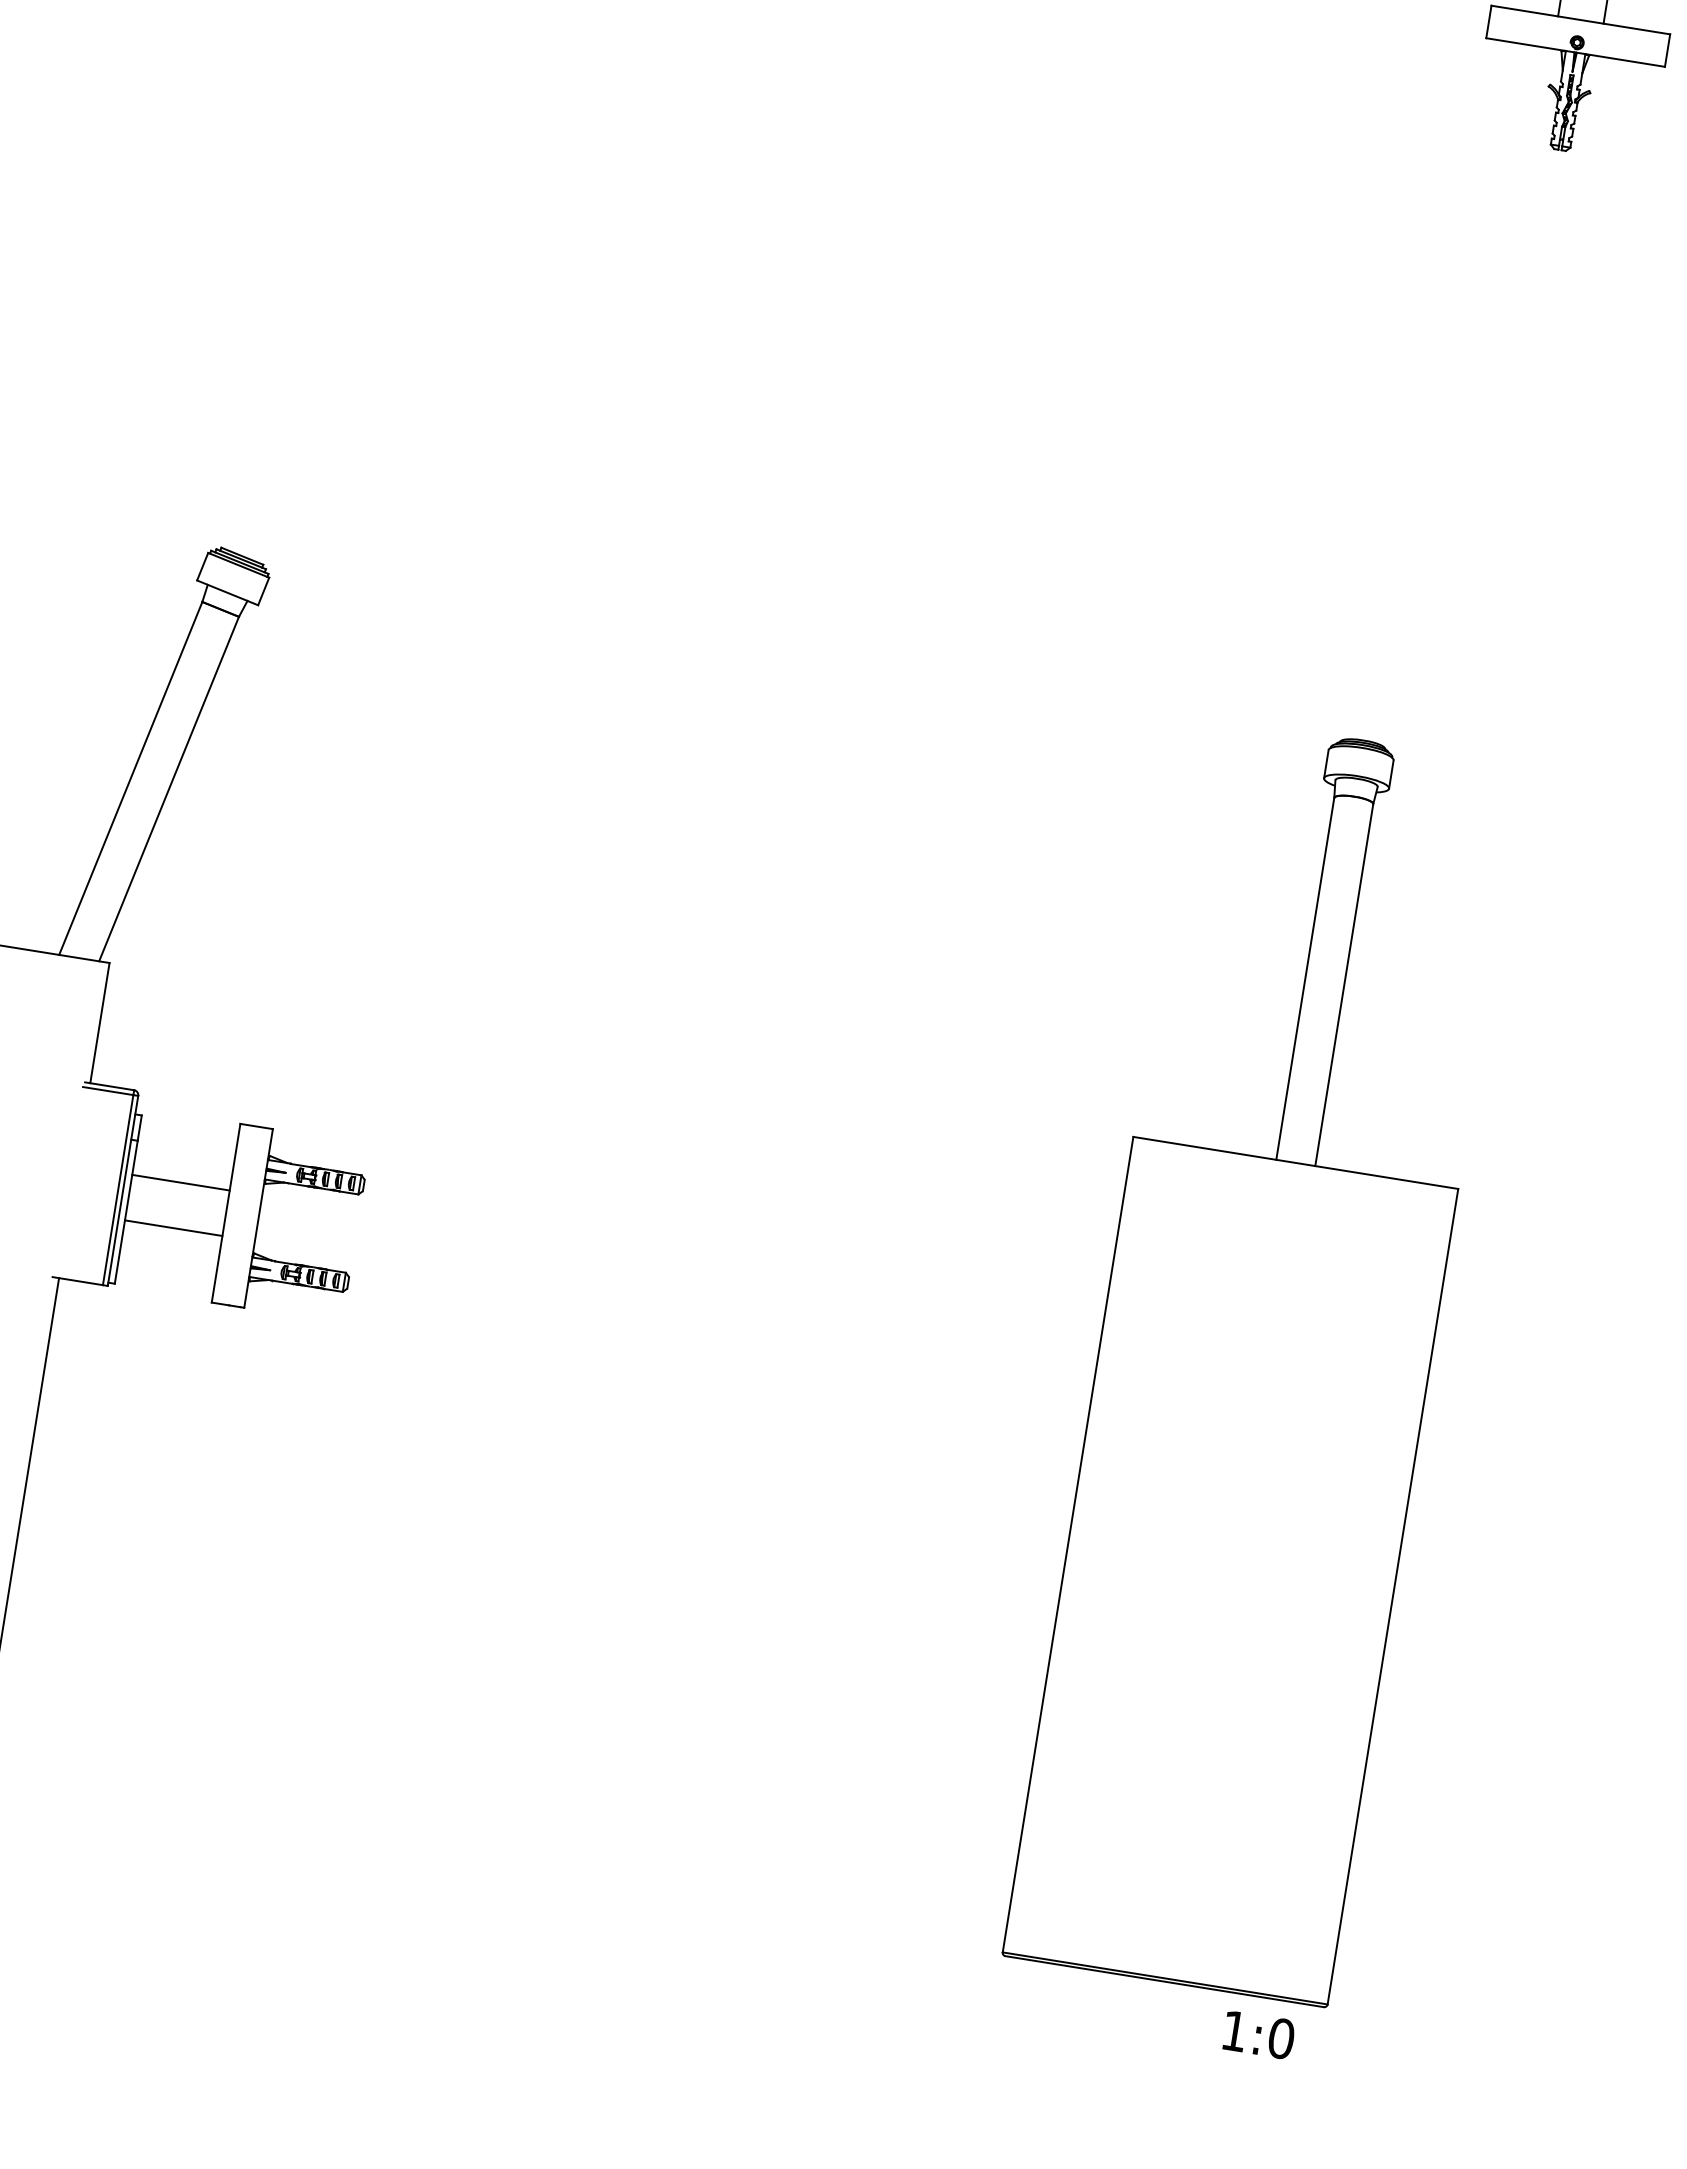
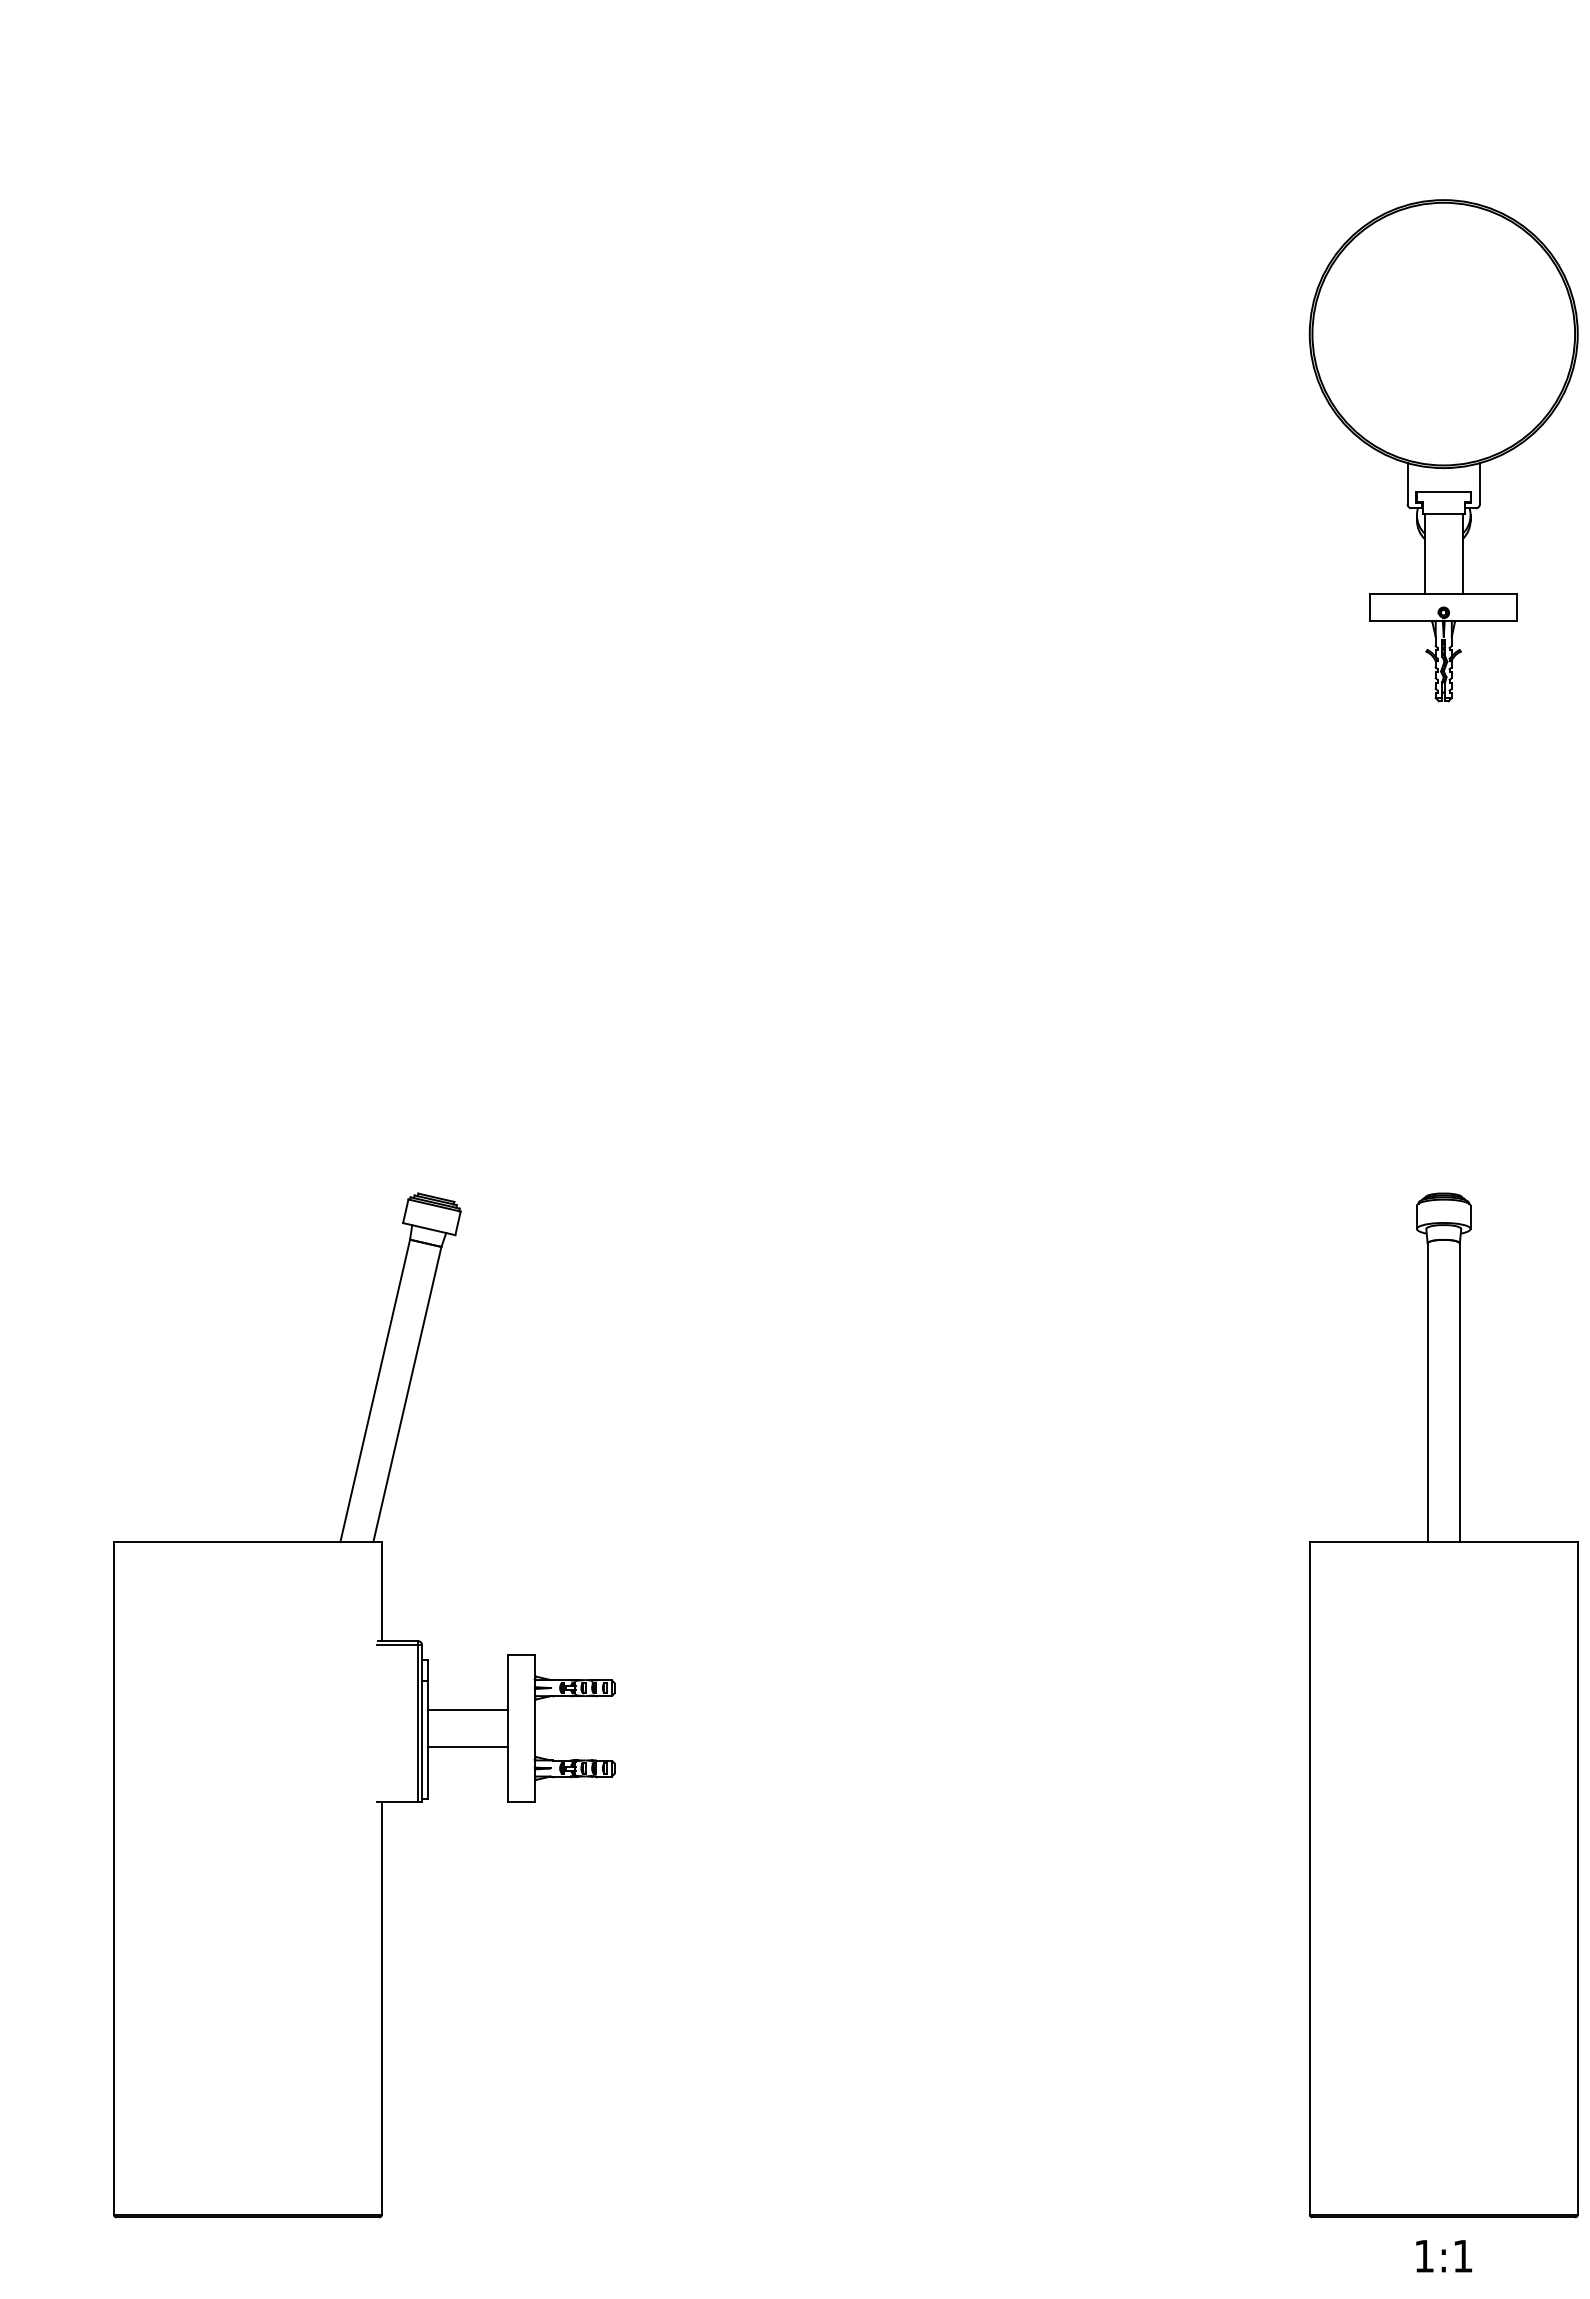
part: (1263, 1361) -> (1443, 1705), moved
text: (1282, 2037) -> (1463, 2255), 1:0 -> 1:1

